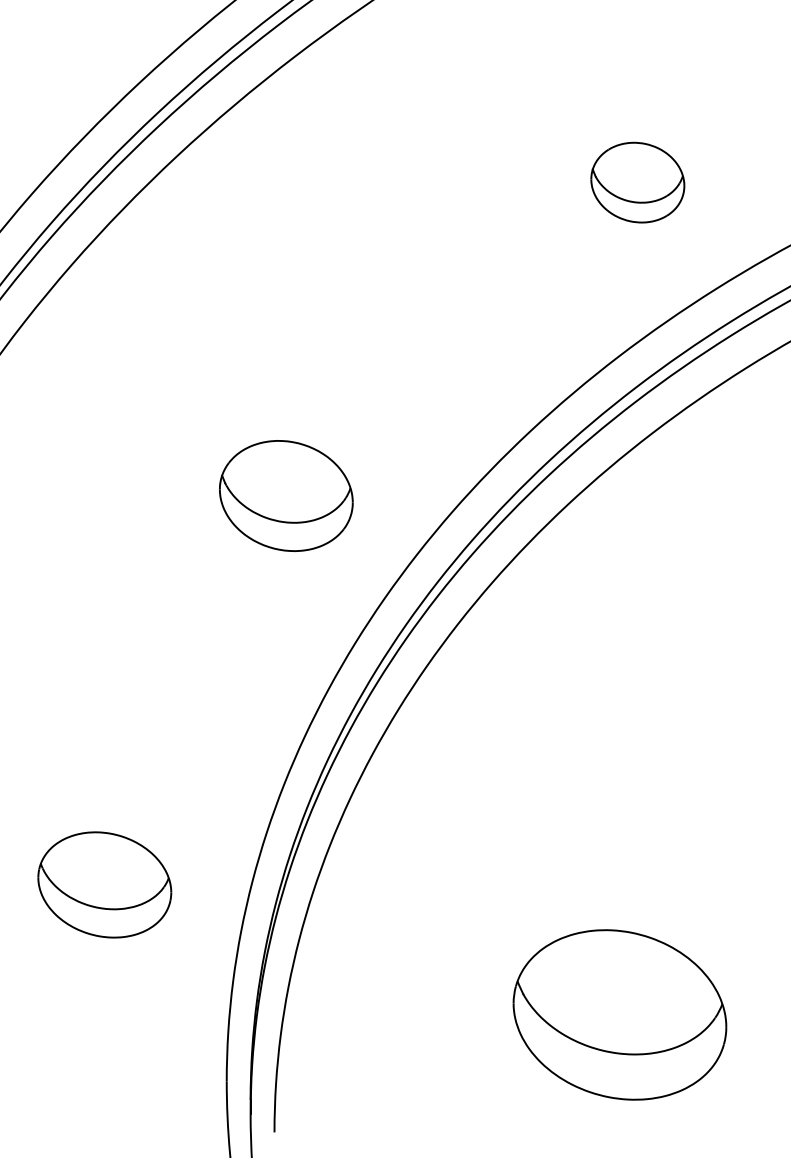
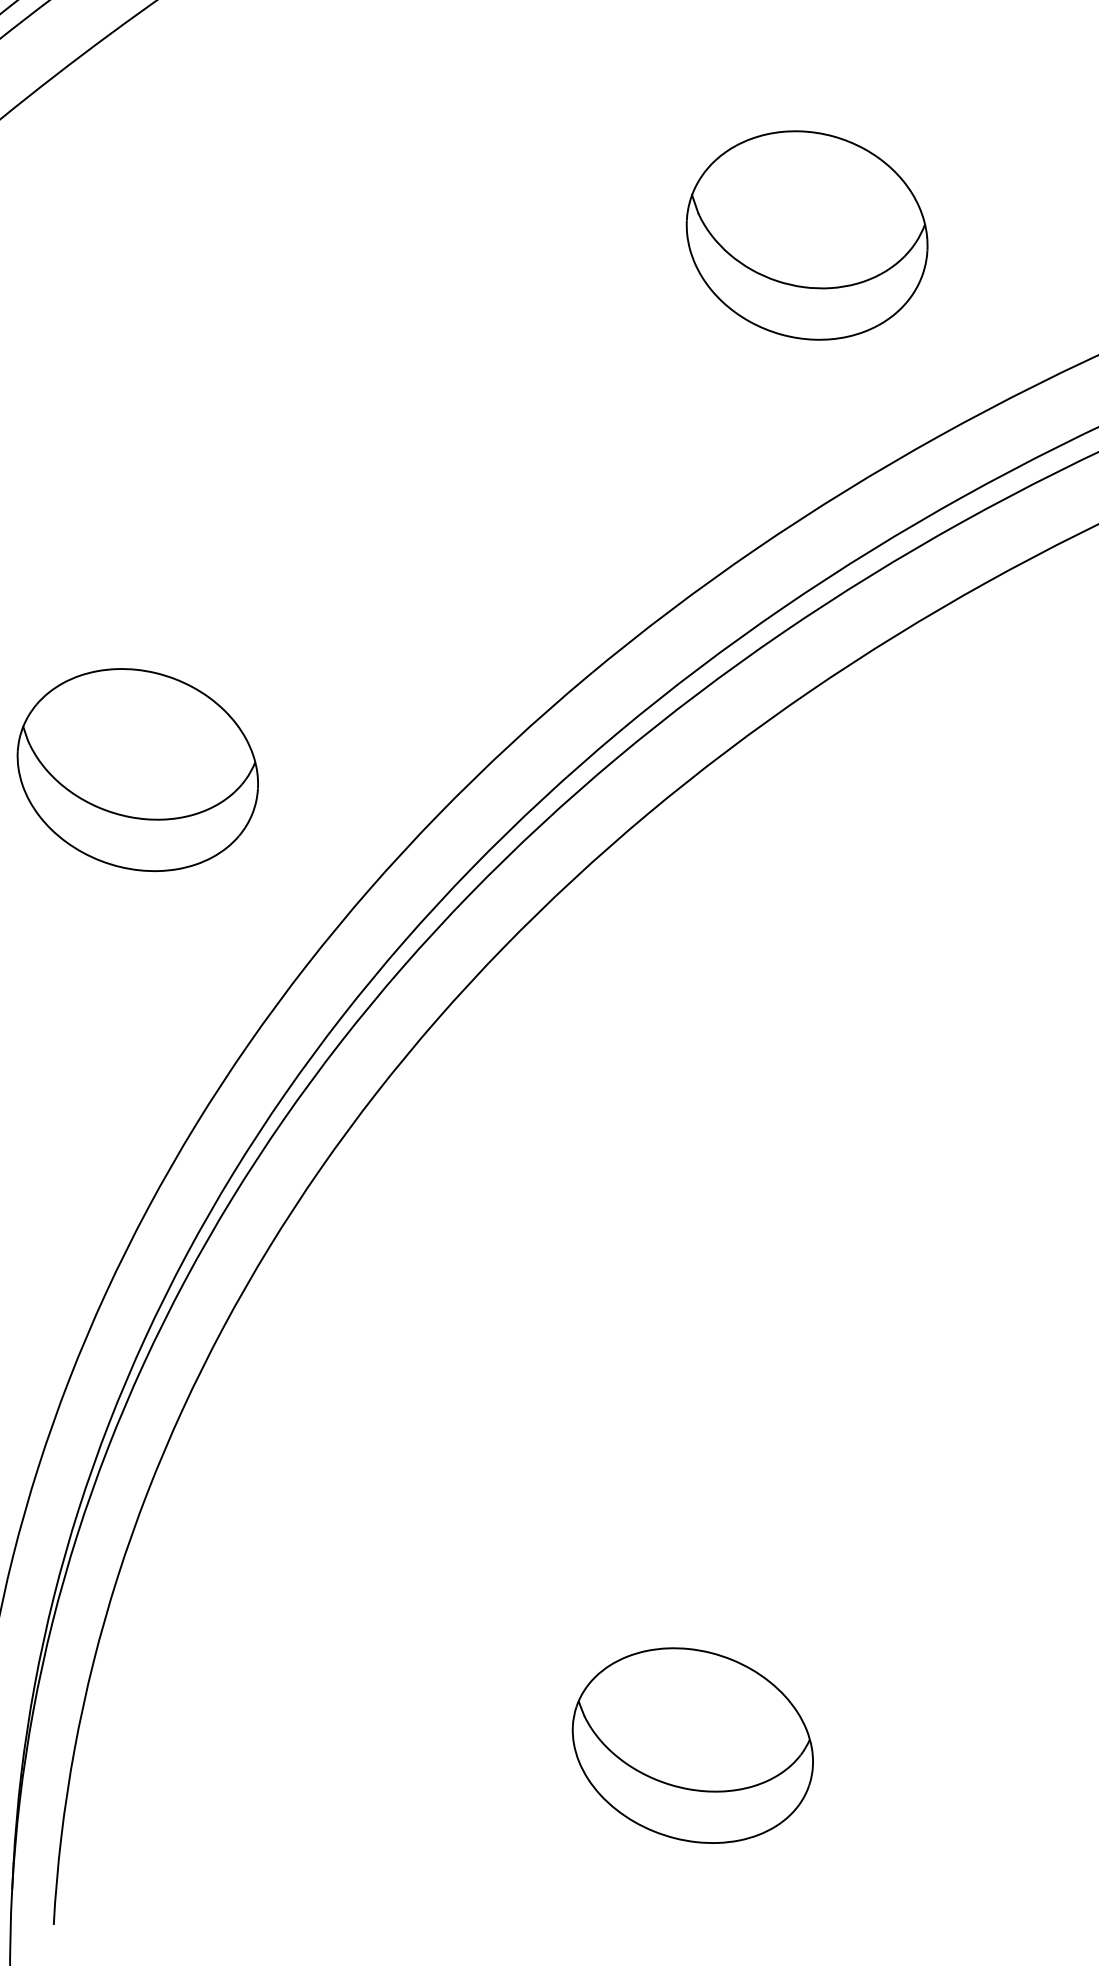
part: (637, 182) -> (806, 235), size x1.43
part: (619, 1014) -> (692, 1744), size x0.62

